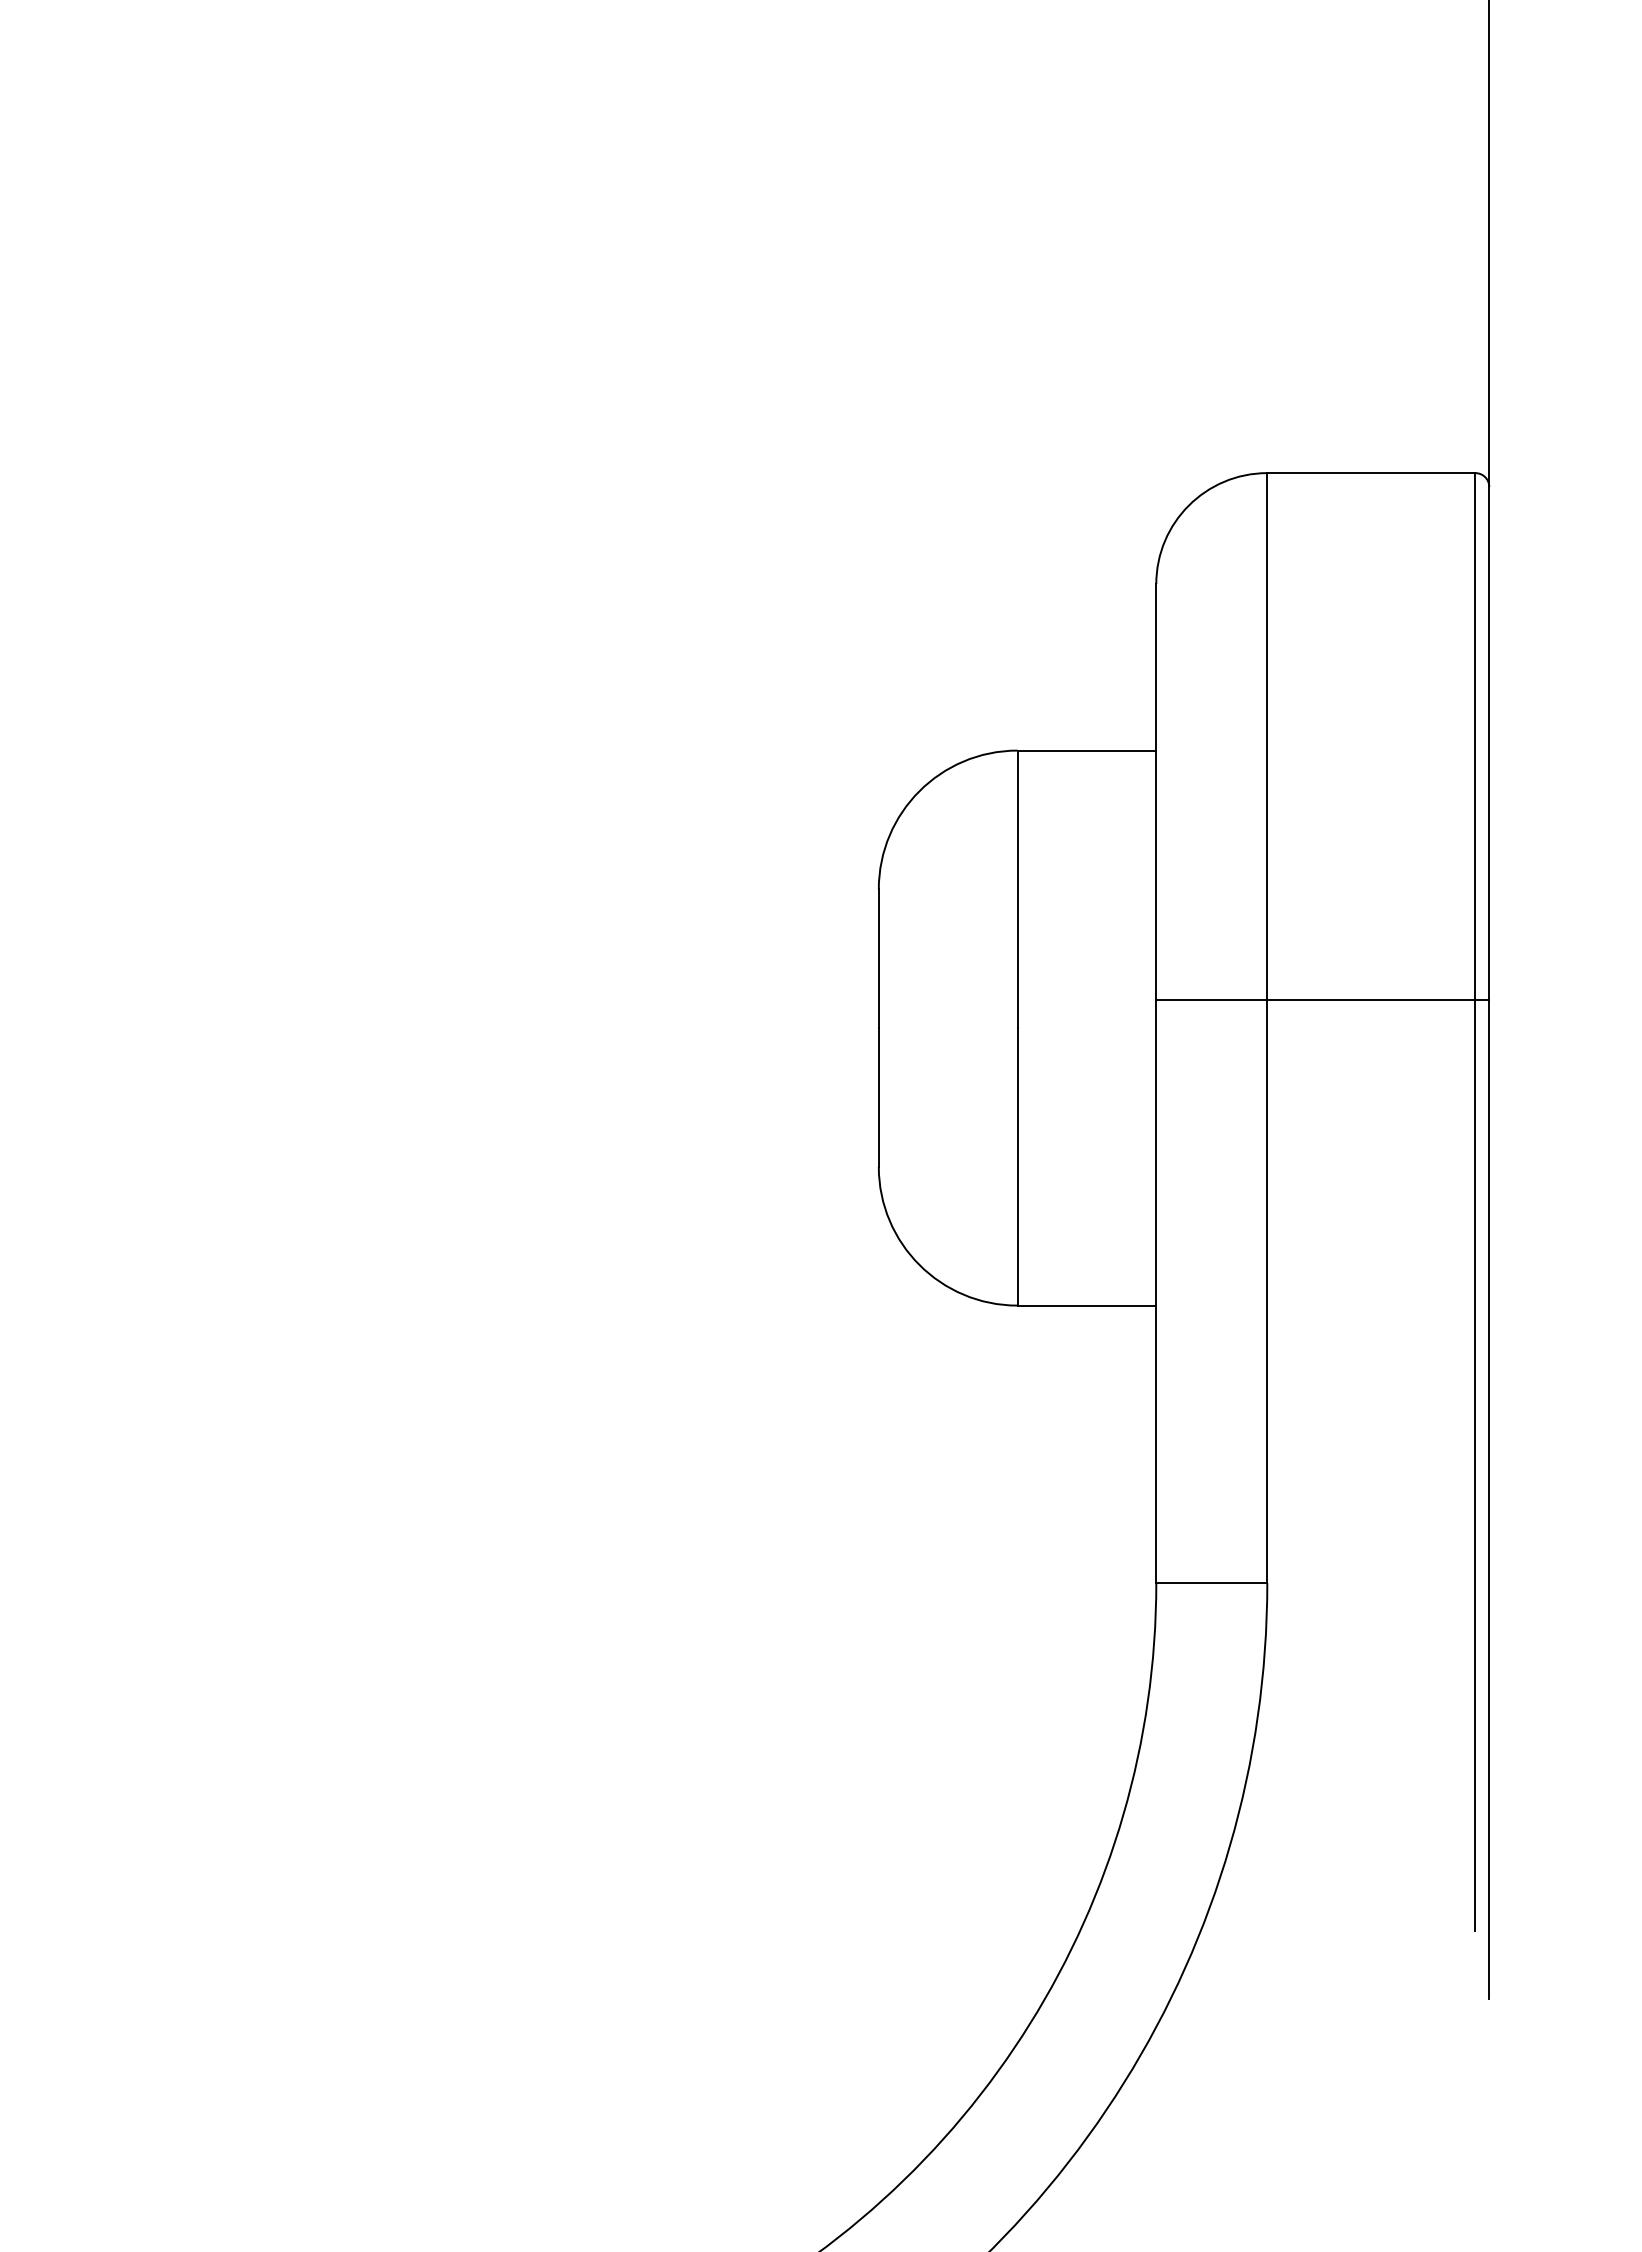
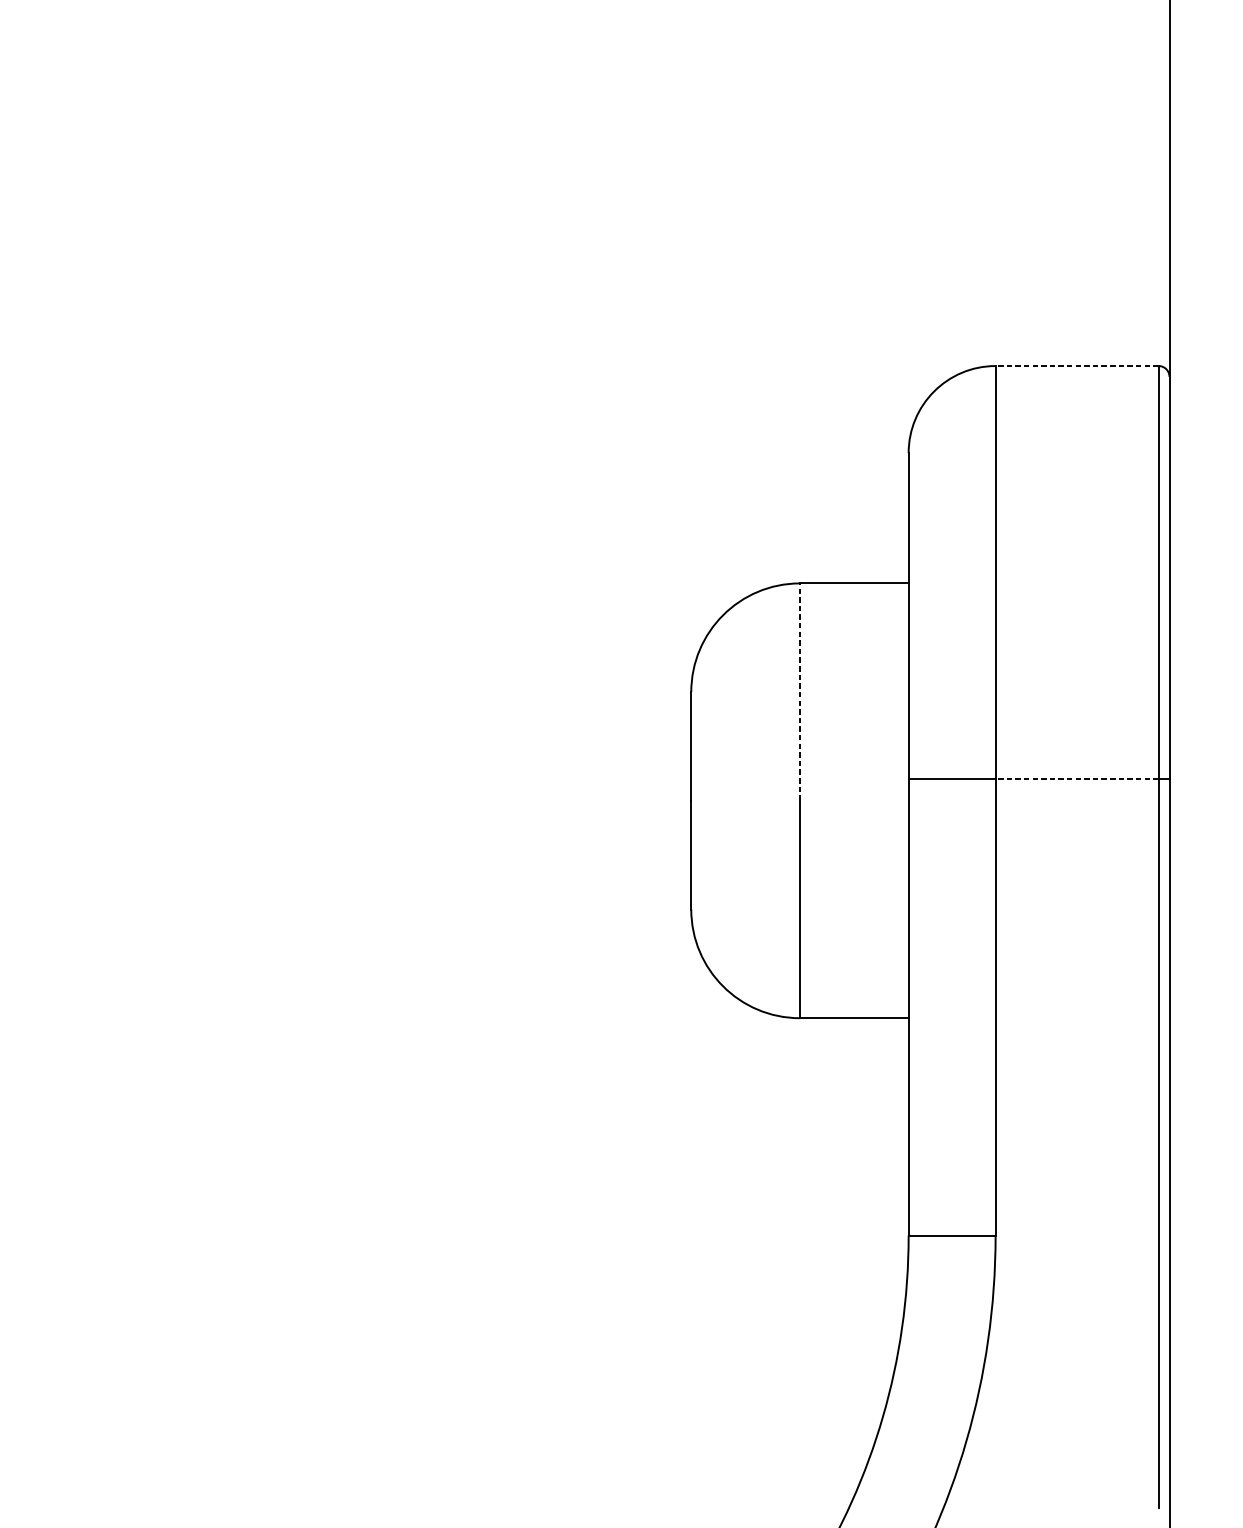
line: (1370, 473) -> (1076, 366), solid -> dashed
line: (1017, 889) -> (799, 692), solid -> dashed
line: (1370, 1000) -> (1076, 779), solid -> dashed

